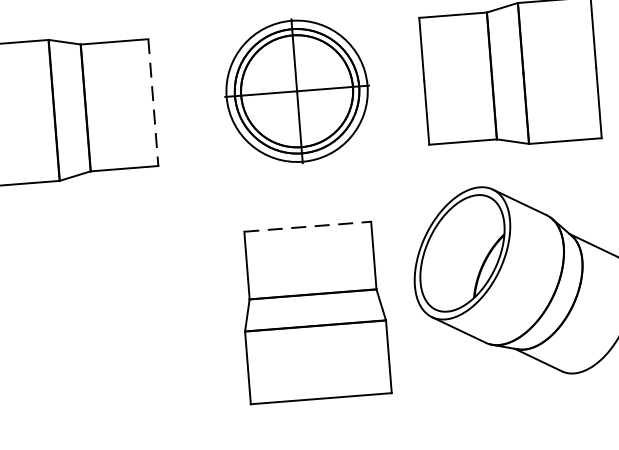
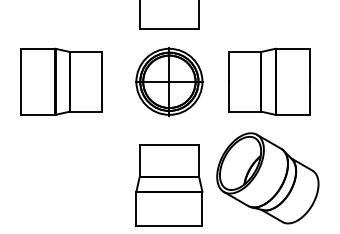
line: (154, 101) -> (102, 81), dashed -> solid
line: (307, 227) -> (169, 145), dashed -> solid

